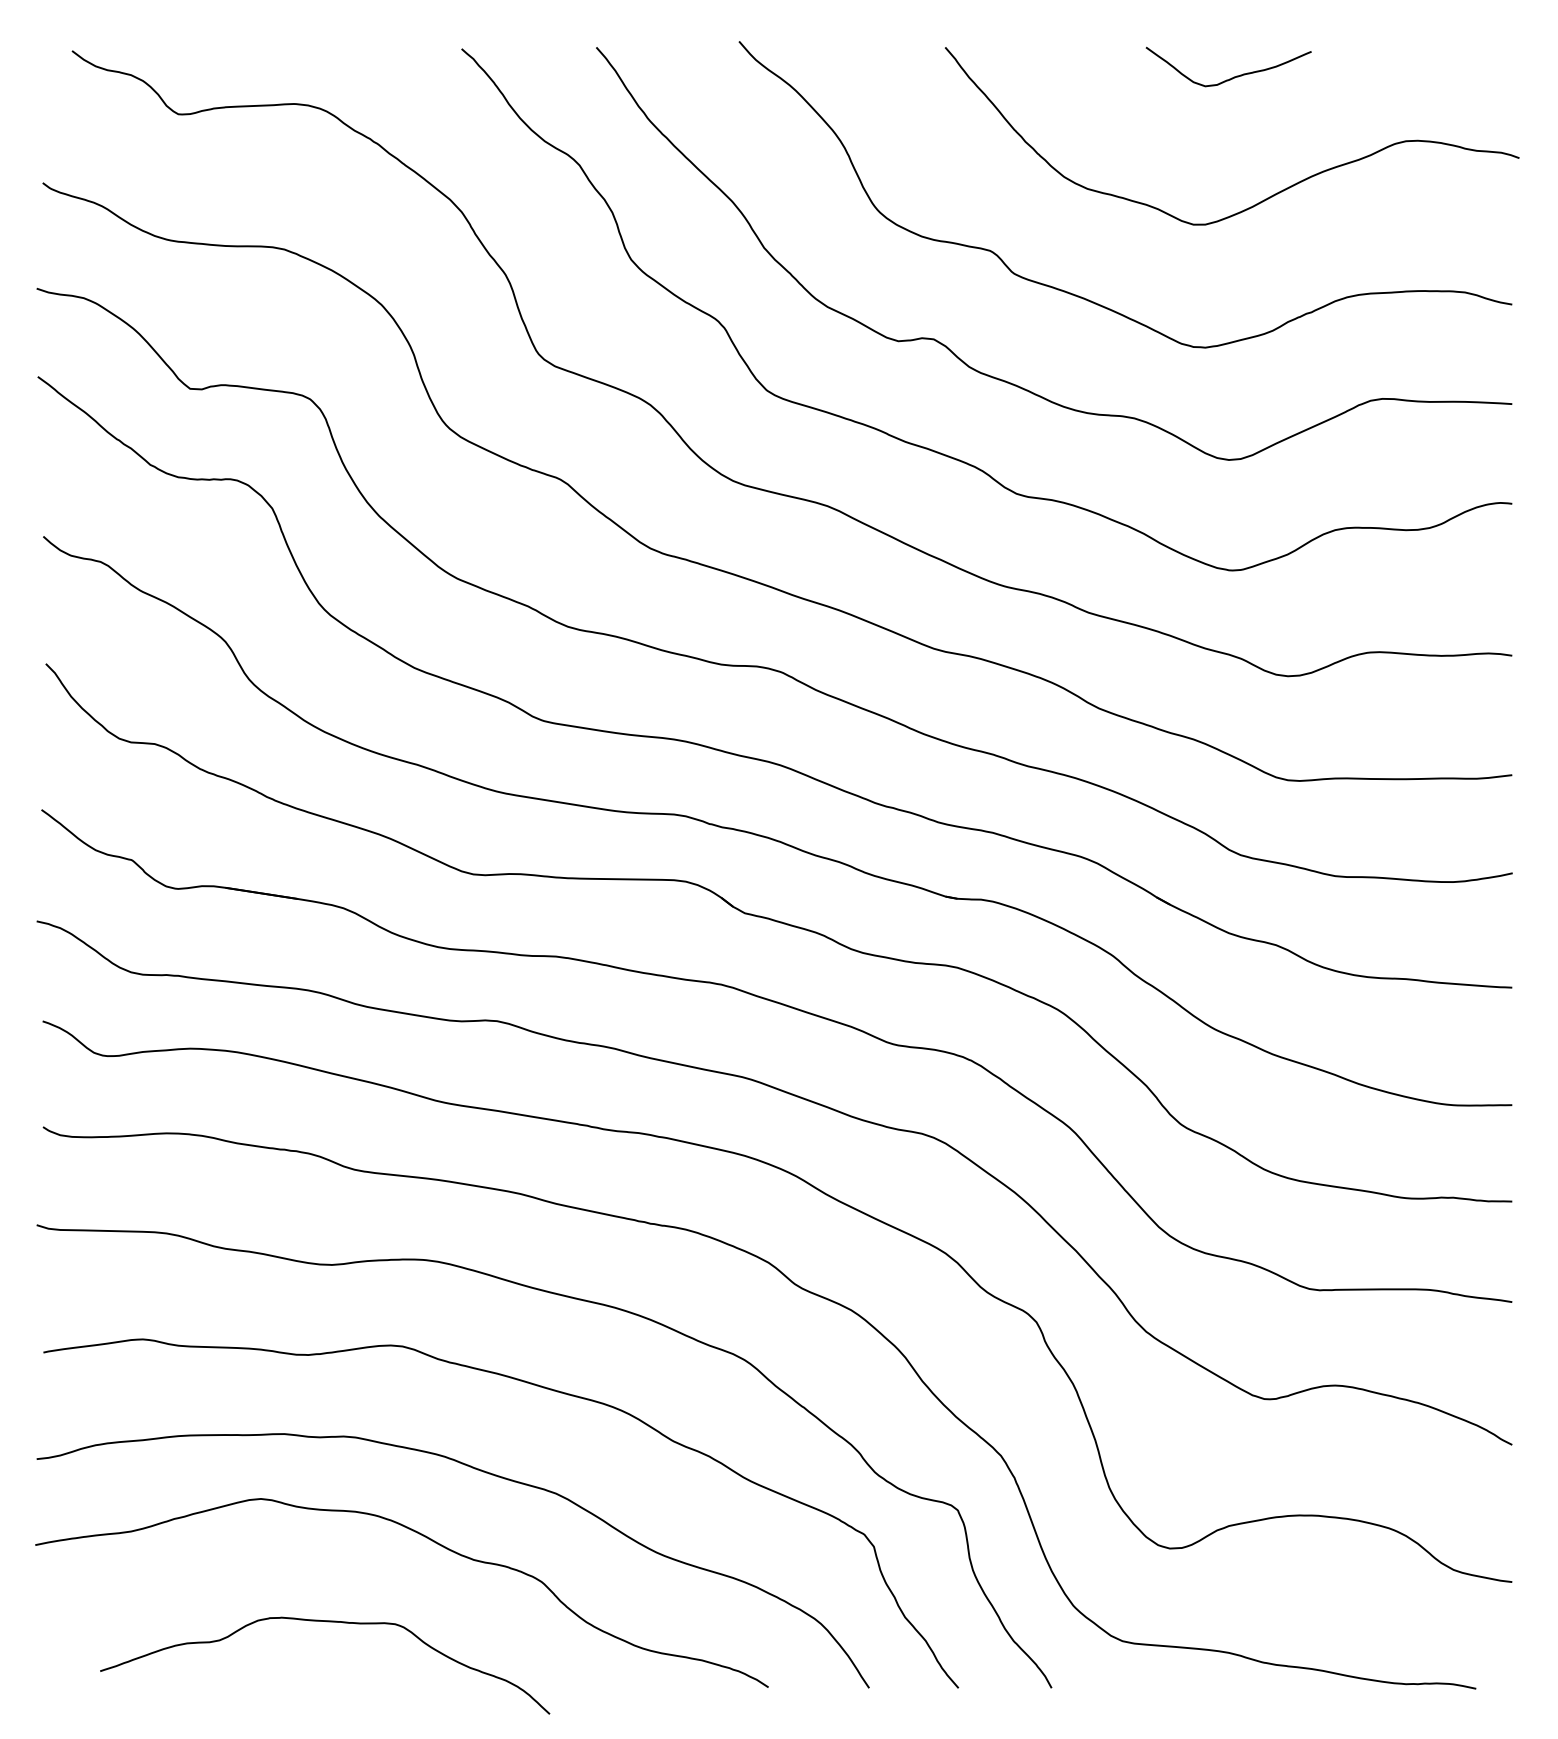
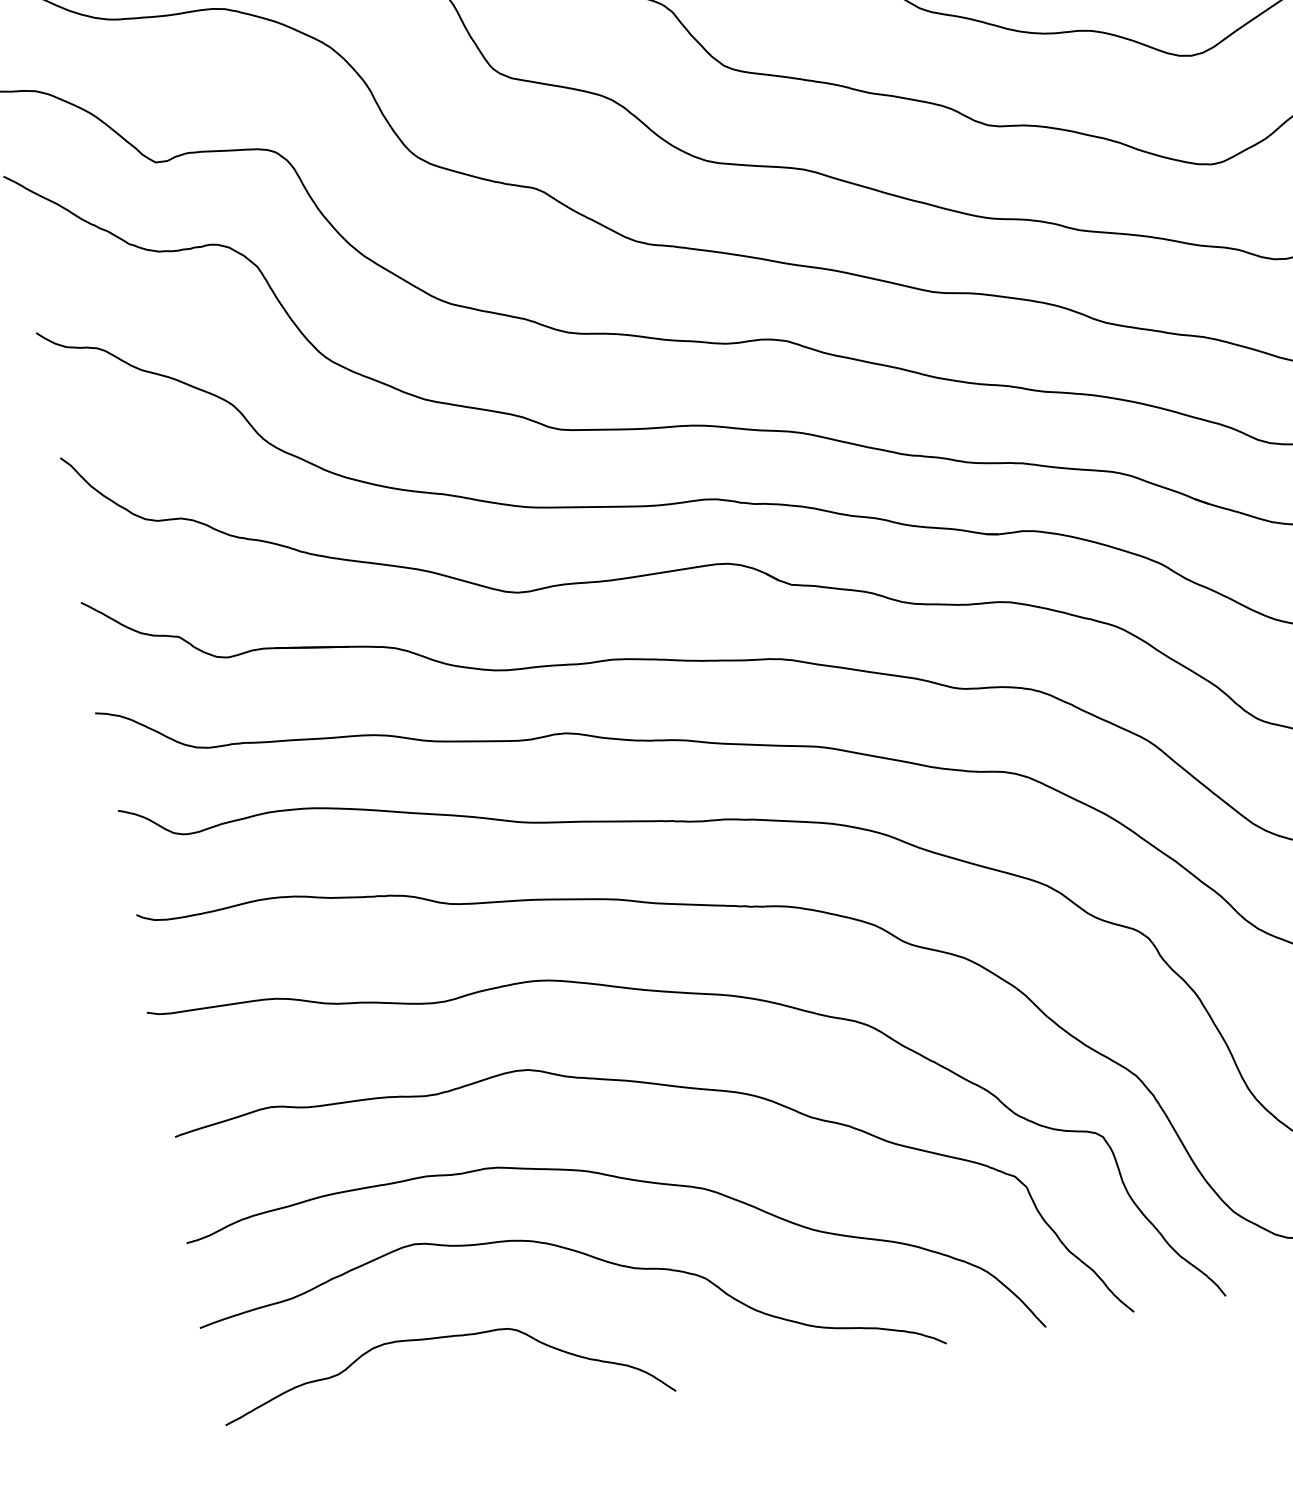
curve: (326, 1622) -> (440, 1338), moved

